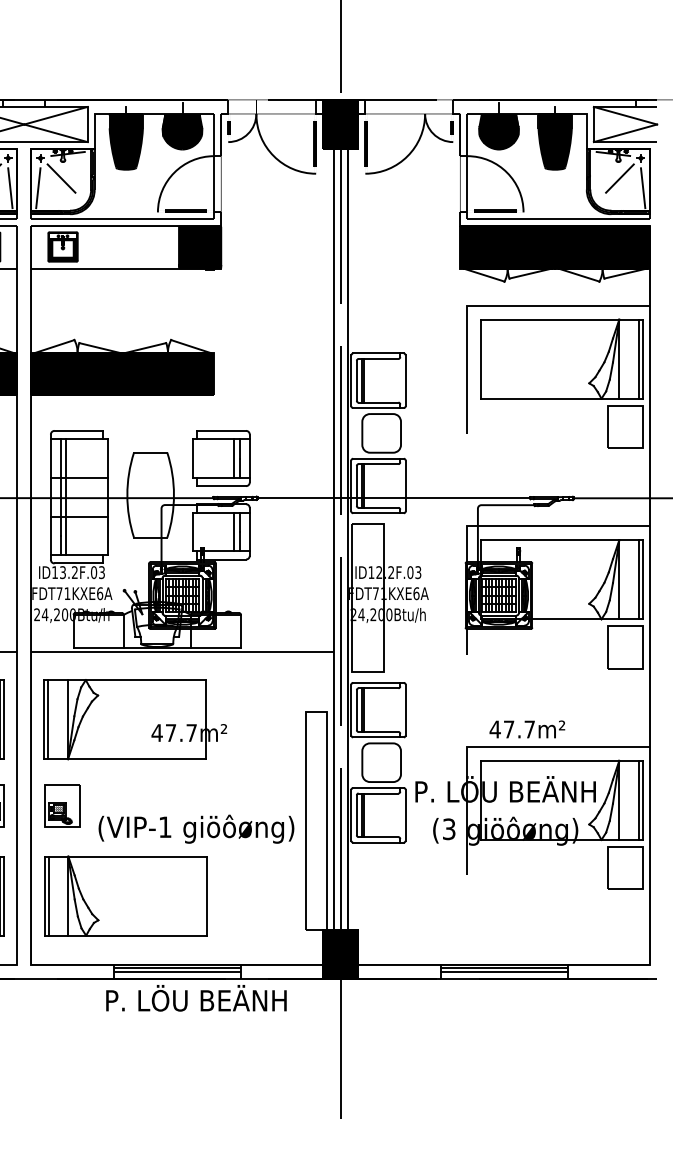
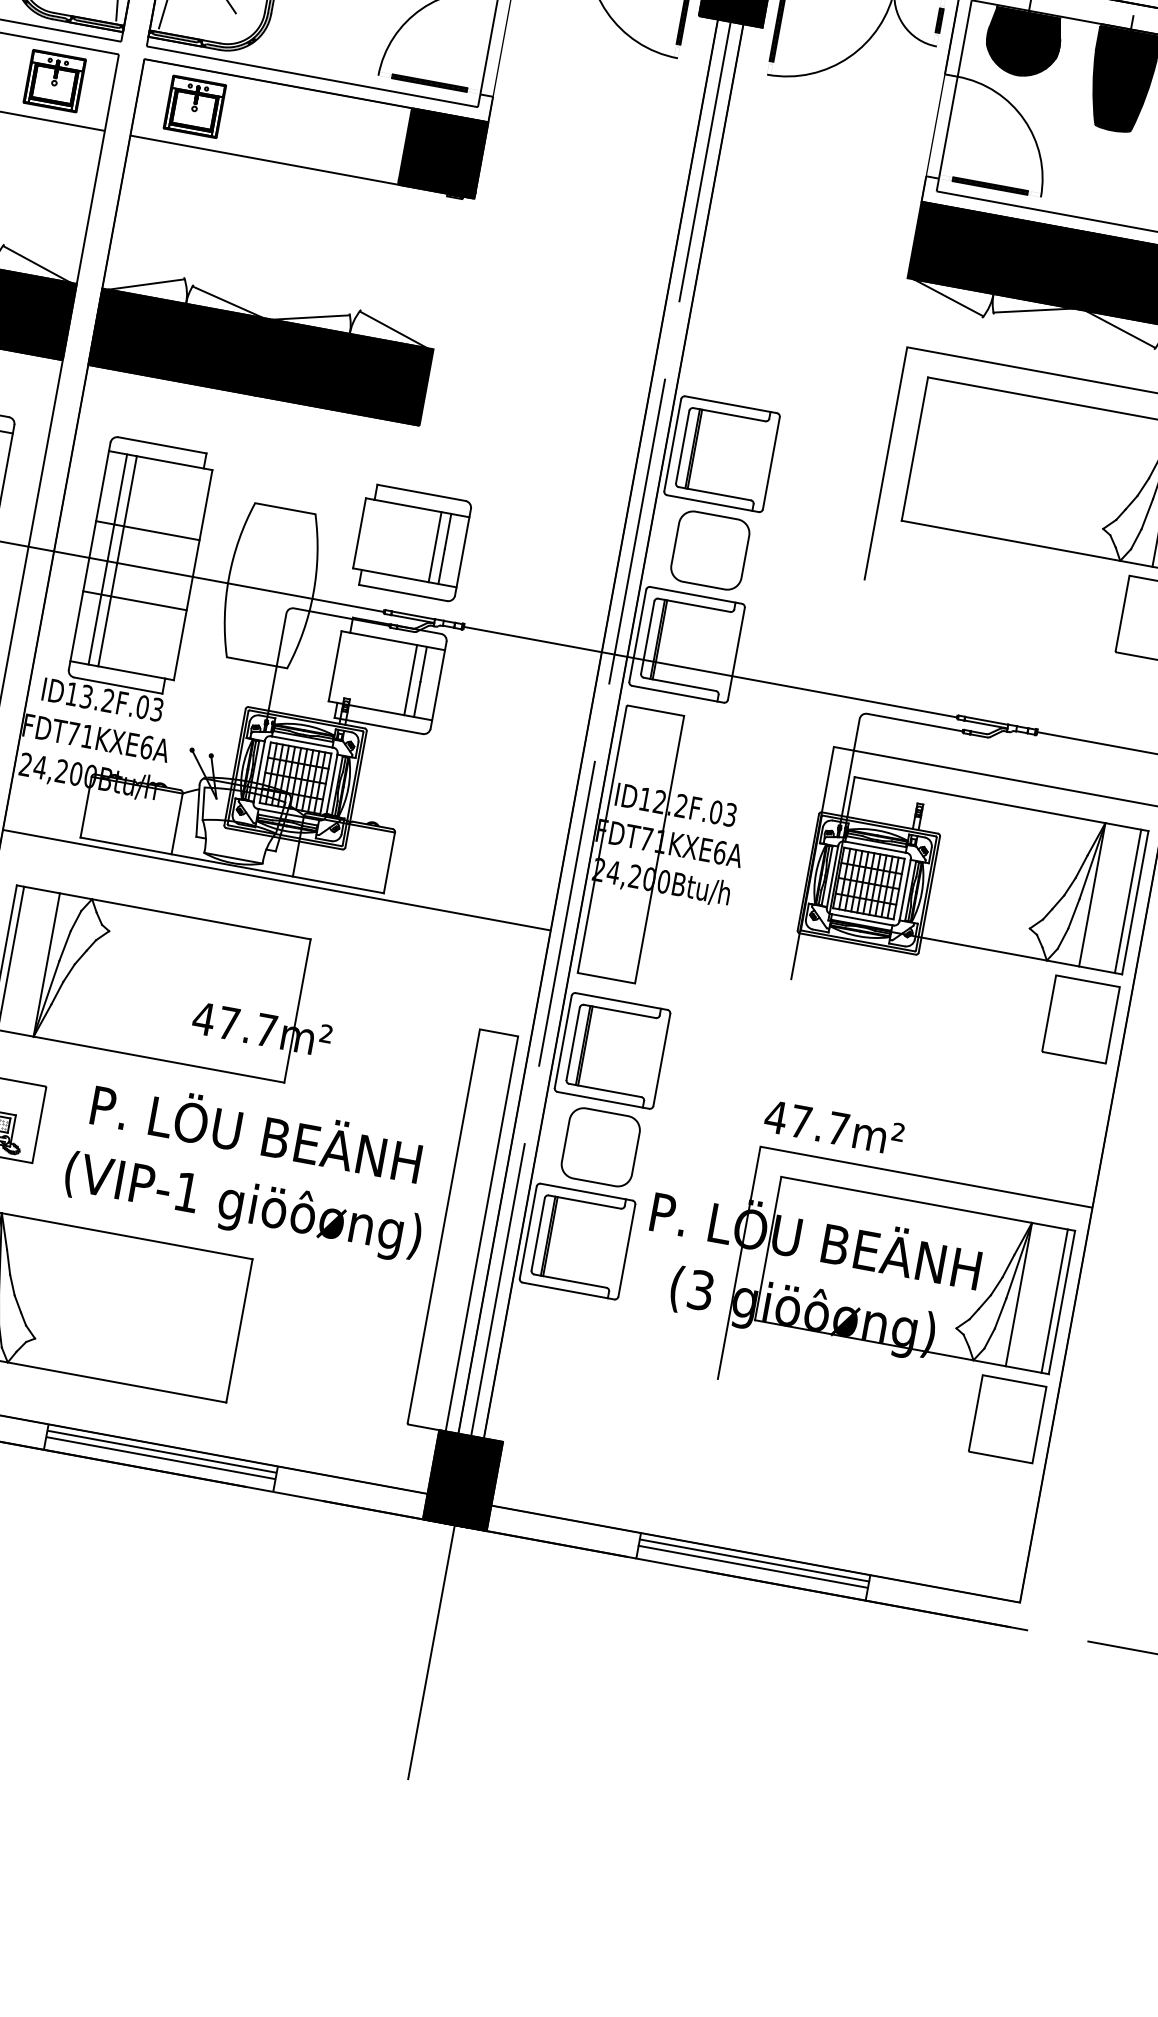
text: (527, 729) -> (834, 1127), moved
text: (196, 998) -> (257, 1130), moved

